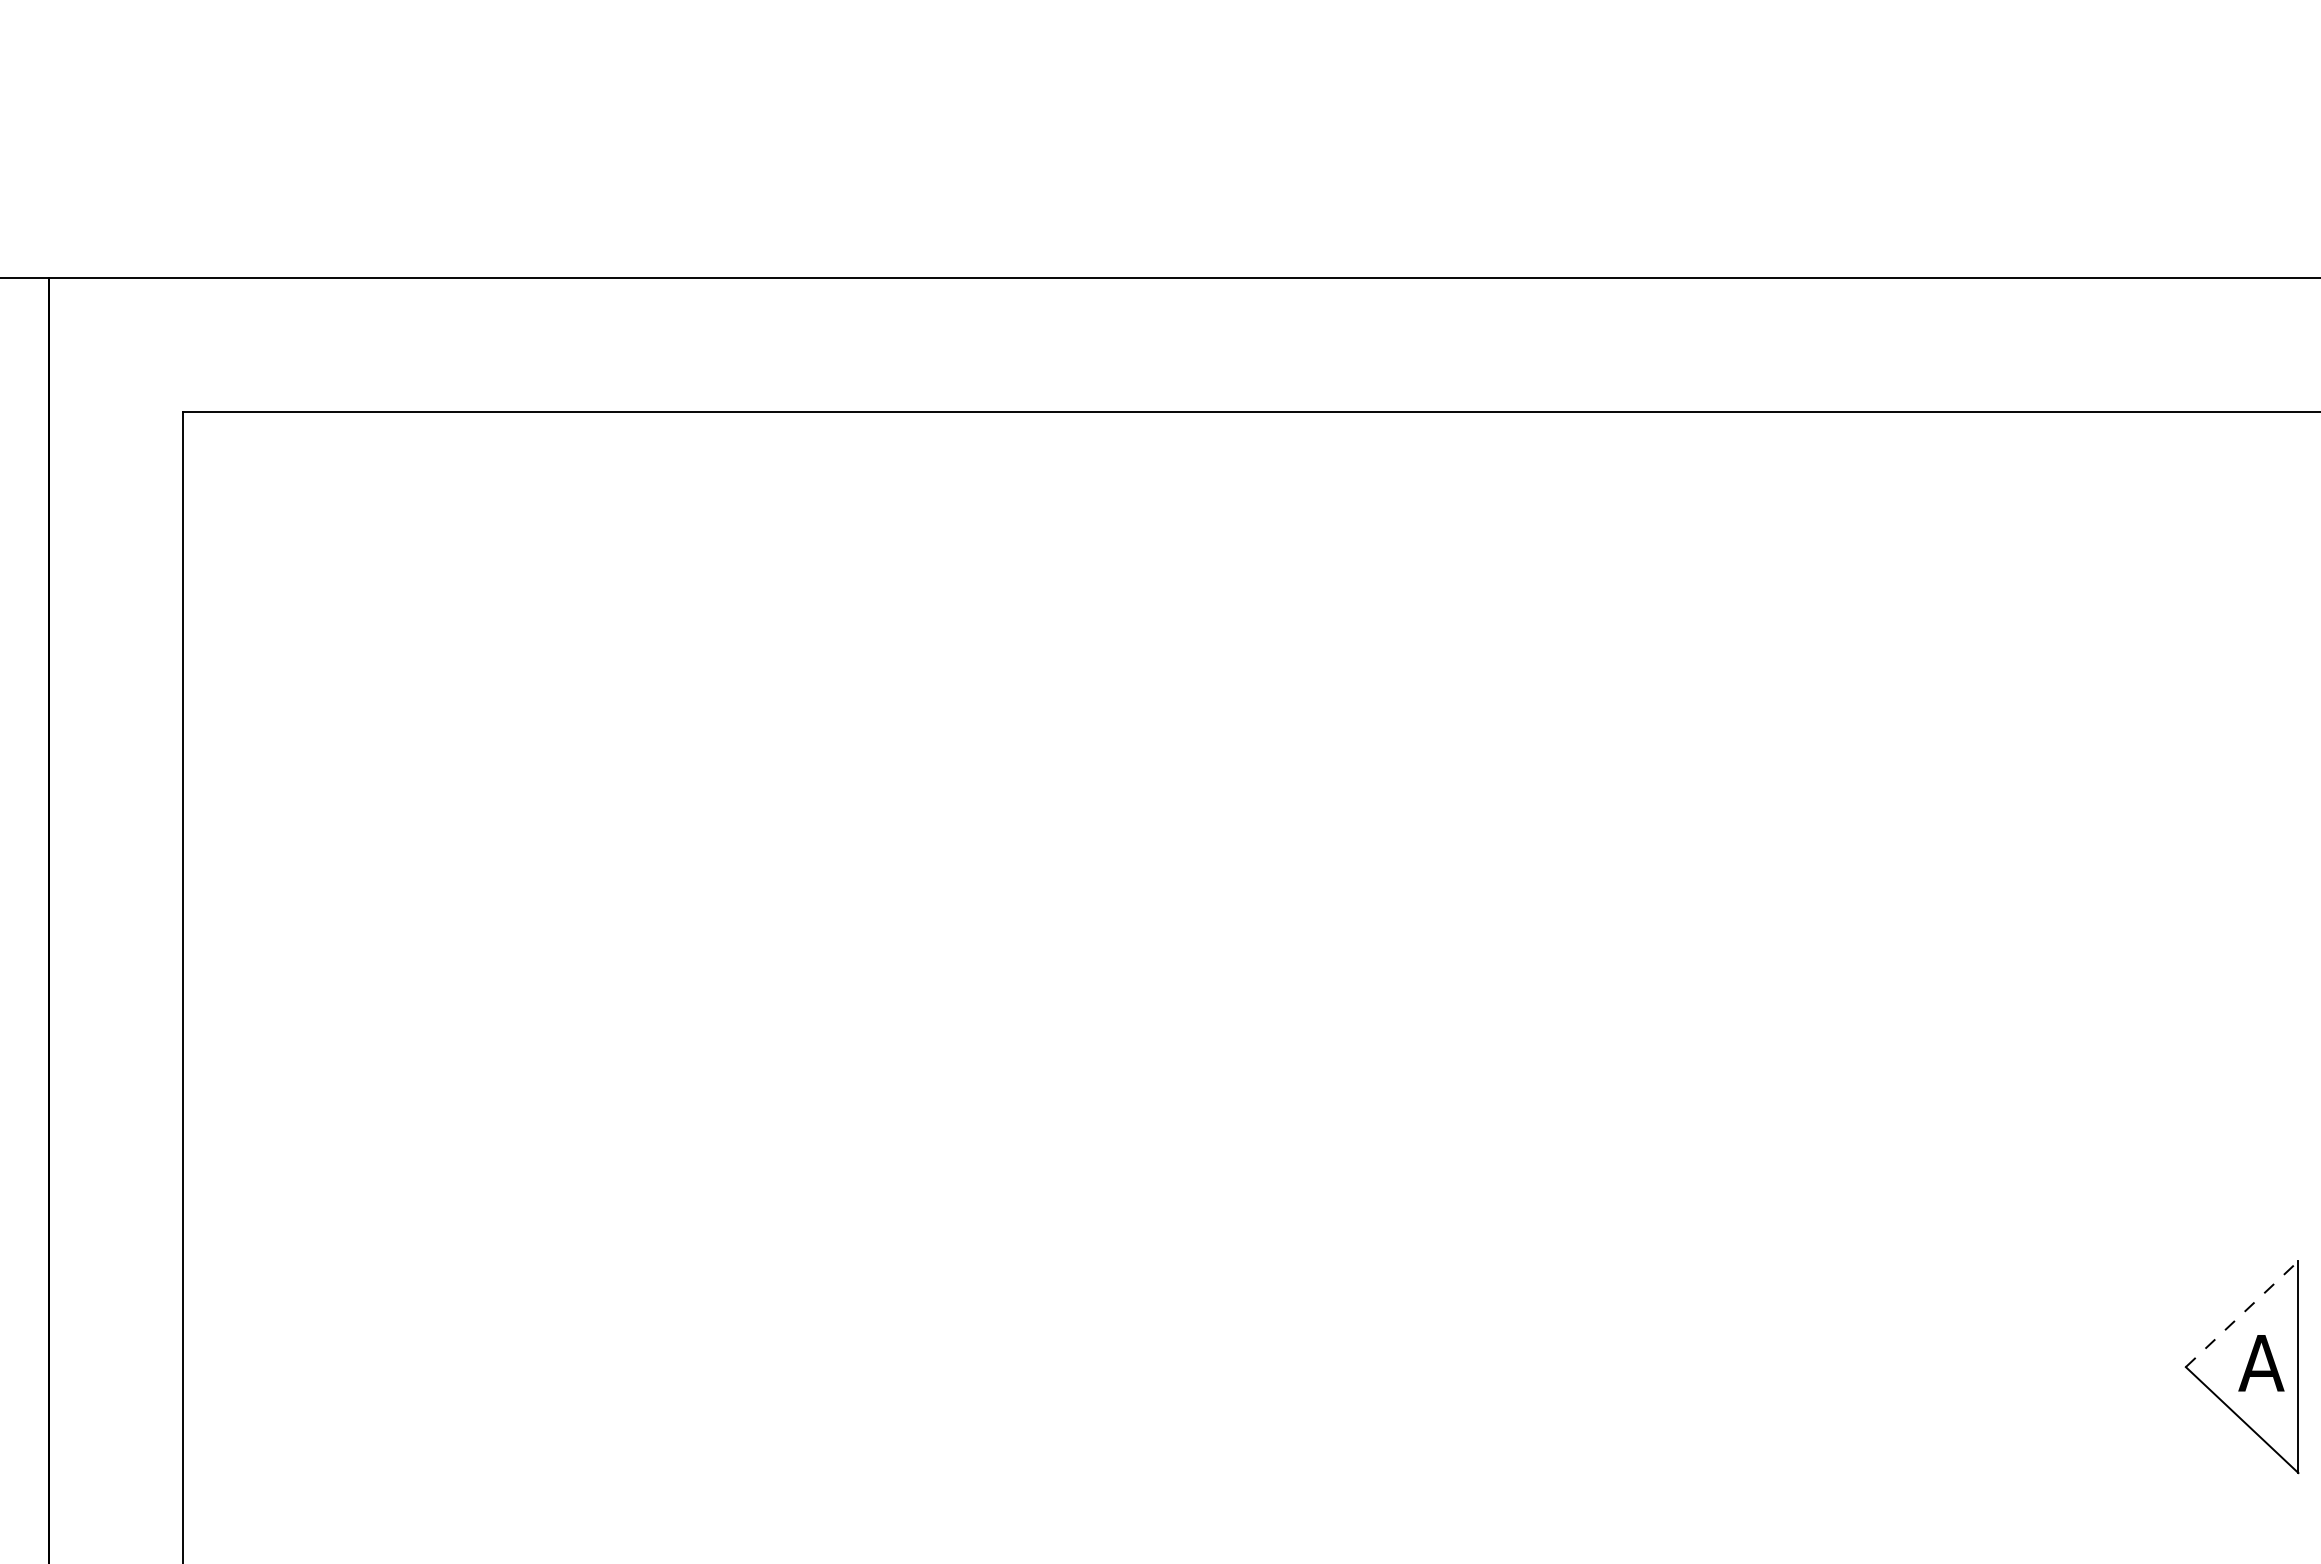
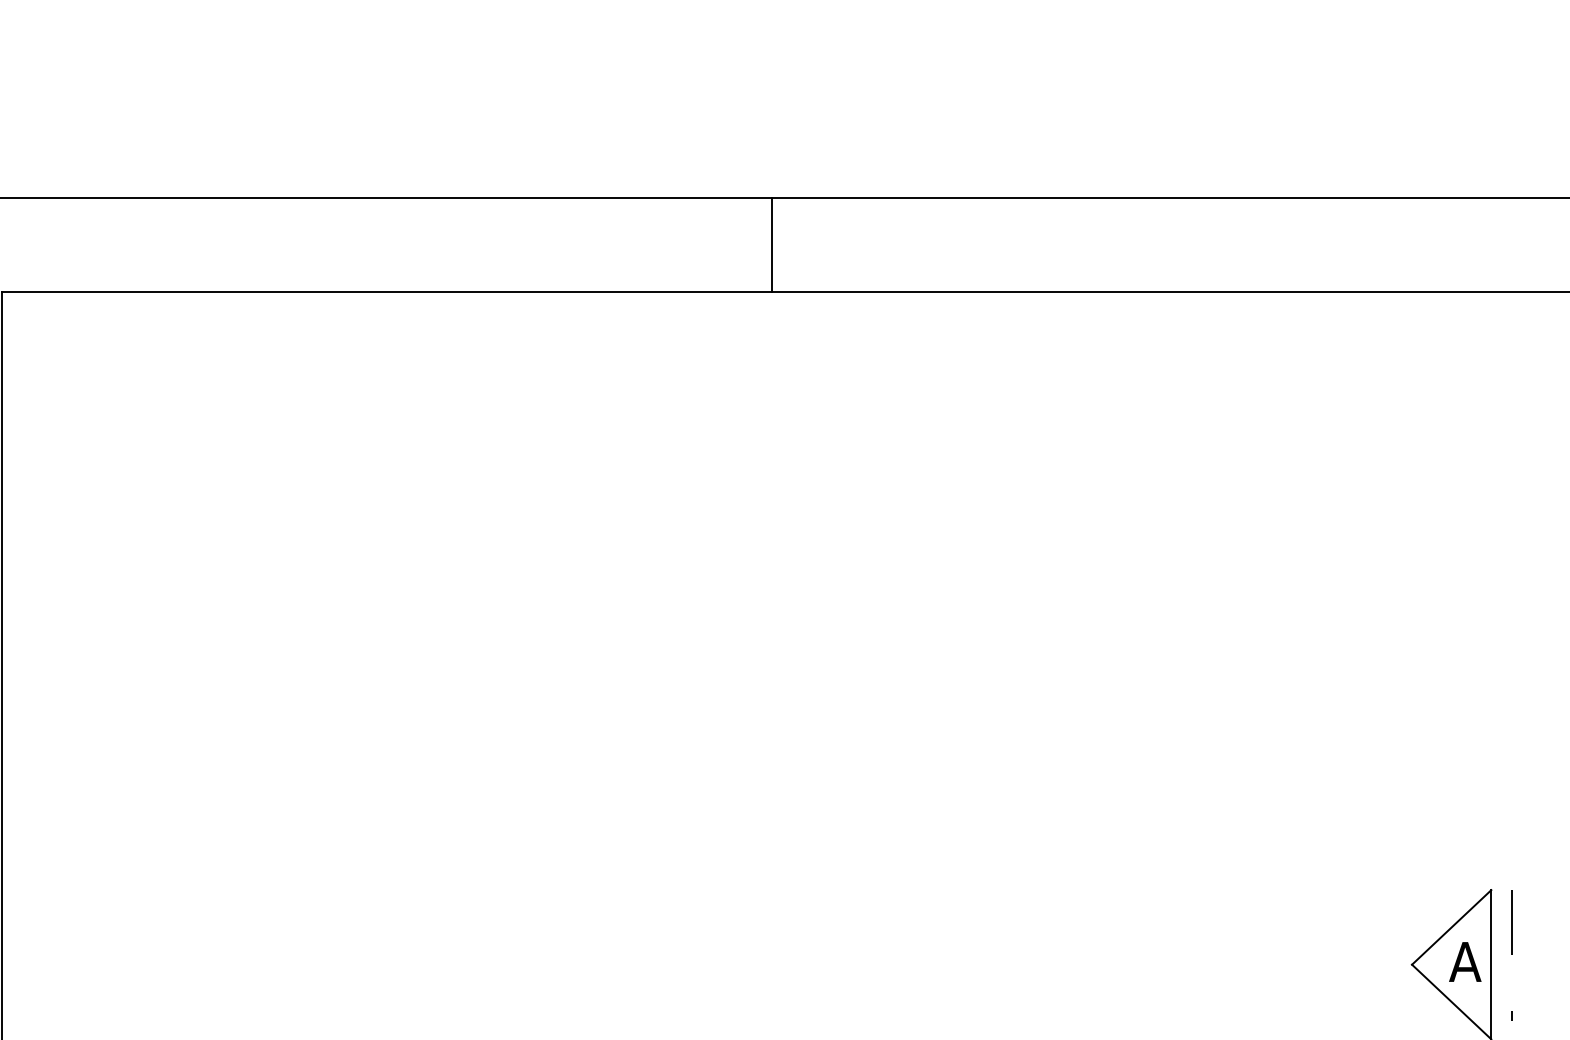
line: (1277, 344) -> (772, 244), added
line: (2242, 1313) -> (1451, 926), dashed -> solid

